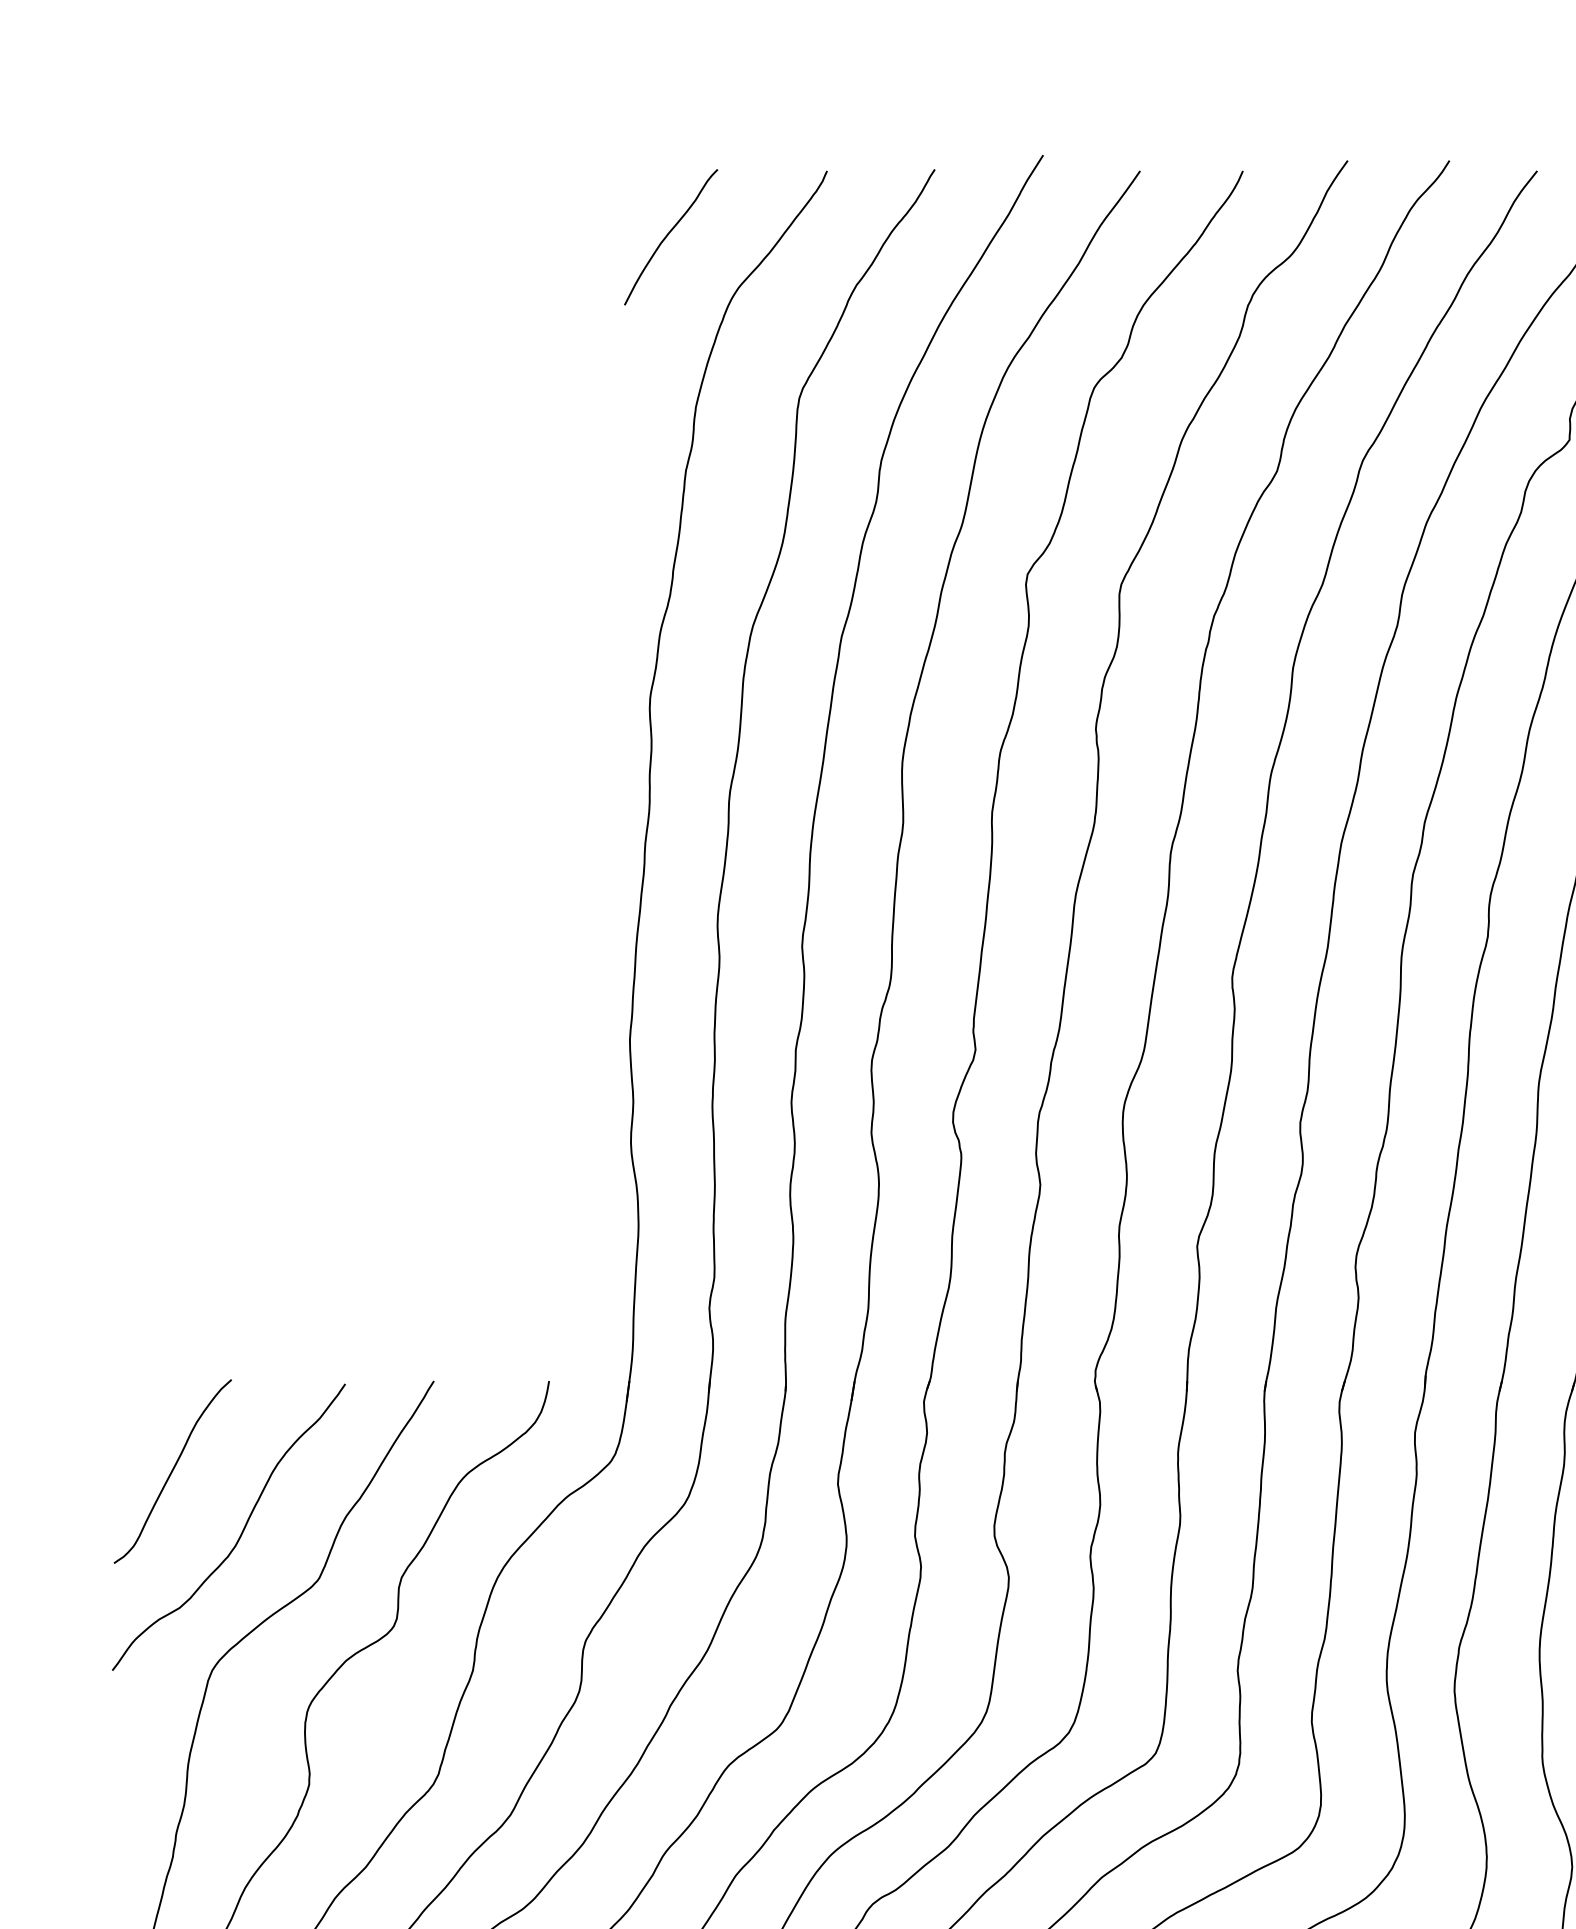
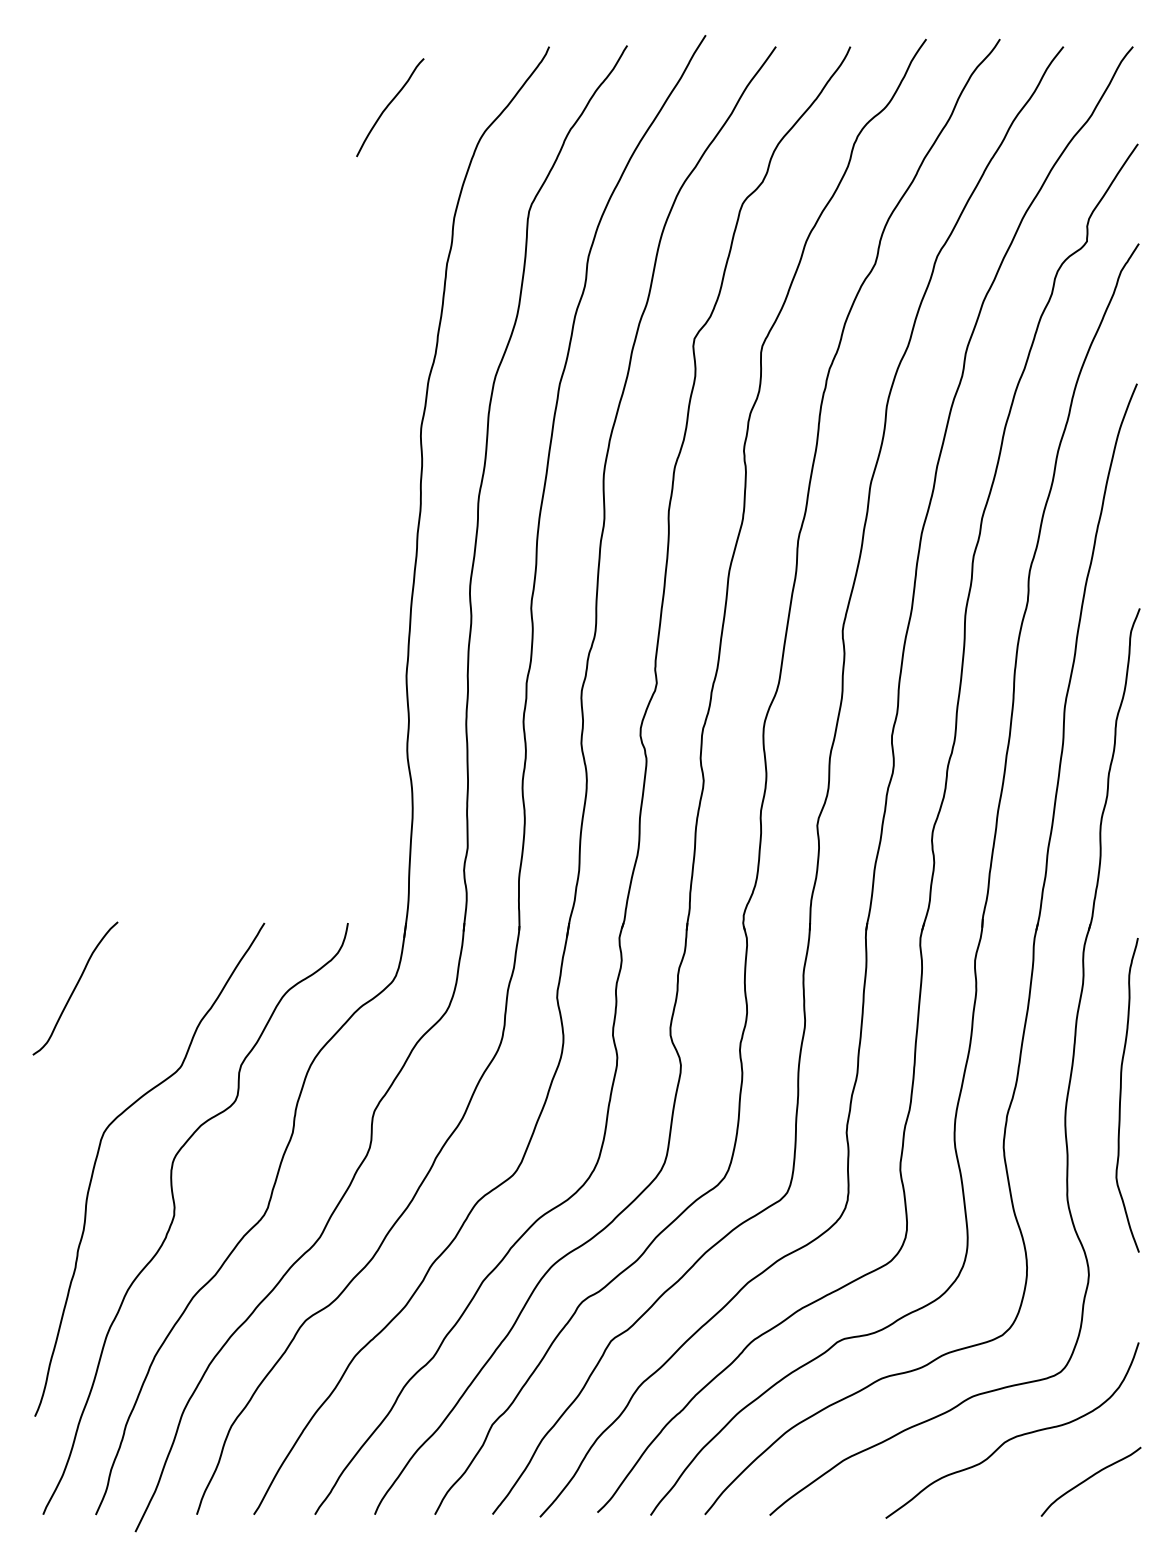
curve: (669, 234) -> (389, 105), moved
curve: (241, 1529) -> (125, 1030), removed

